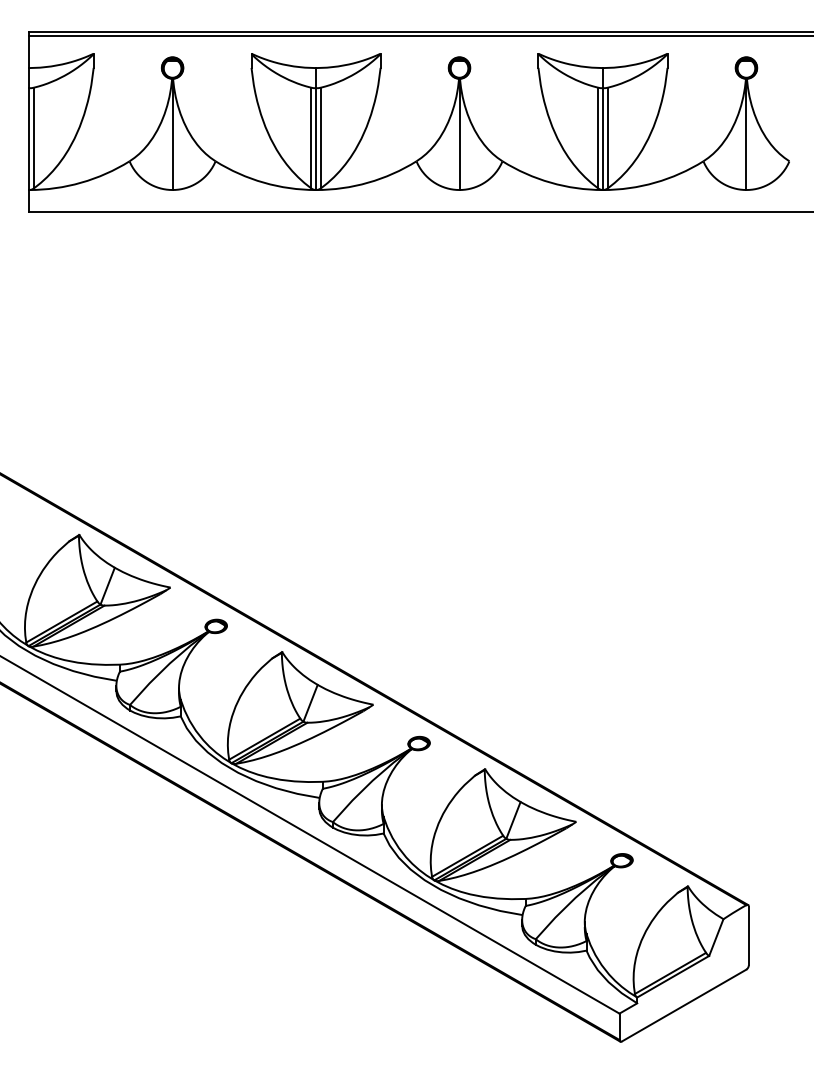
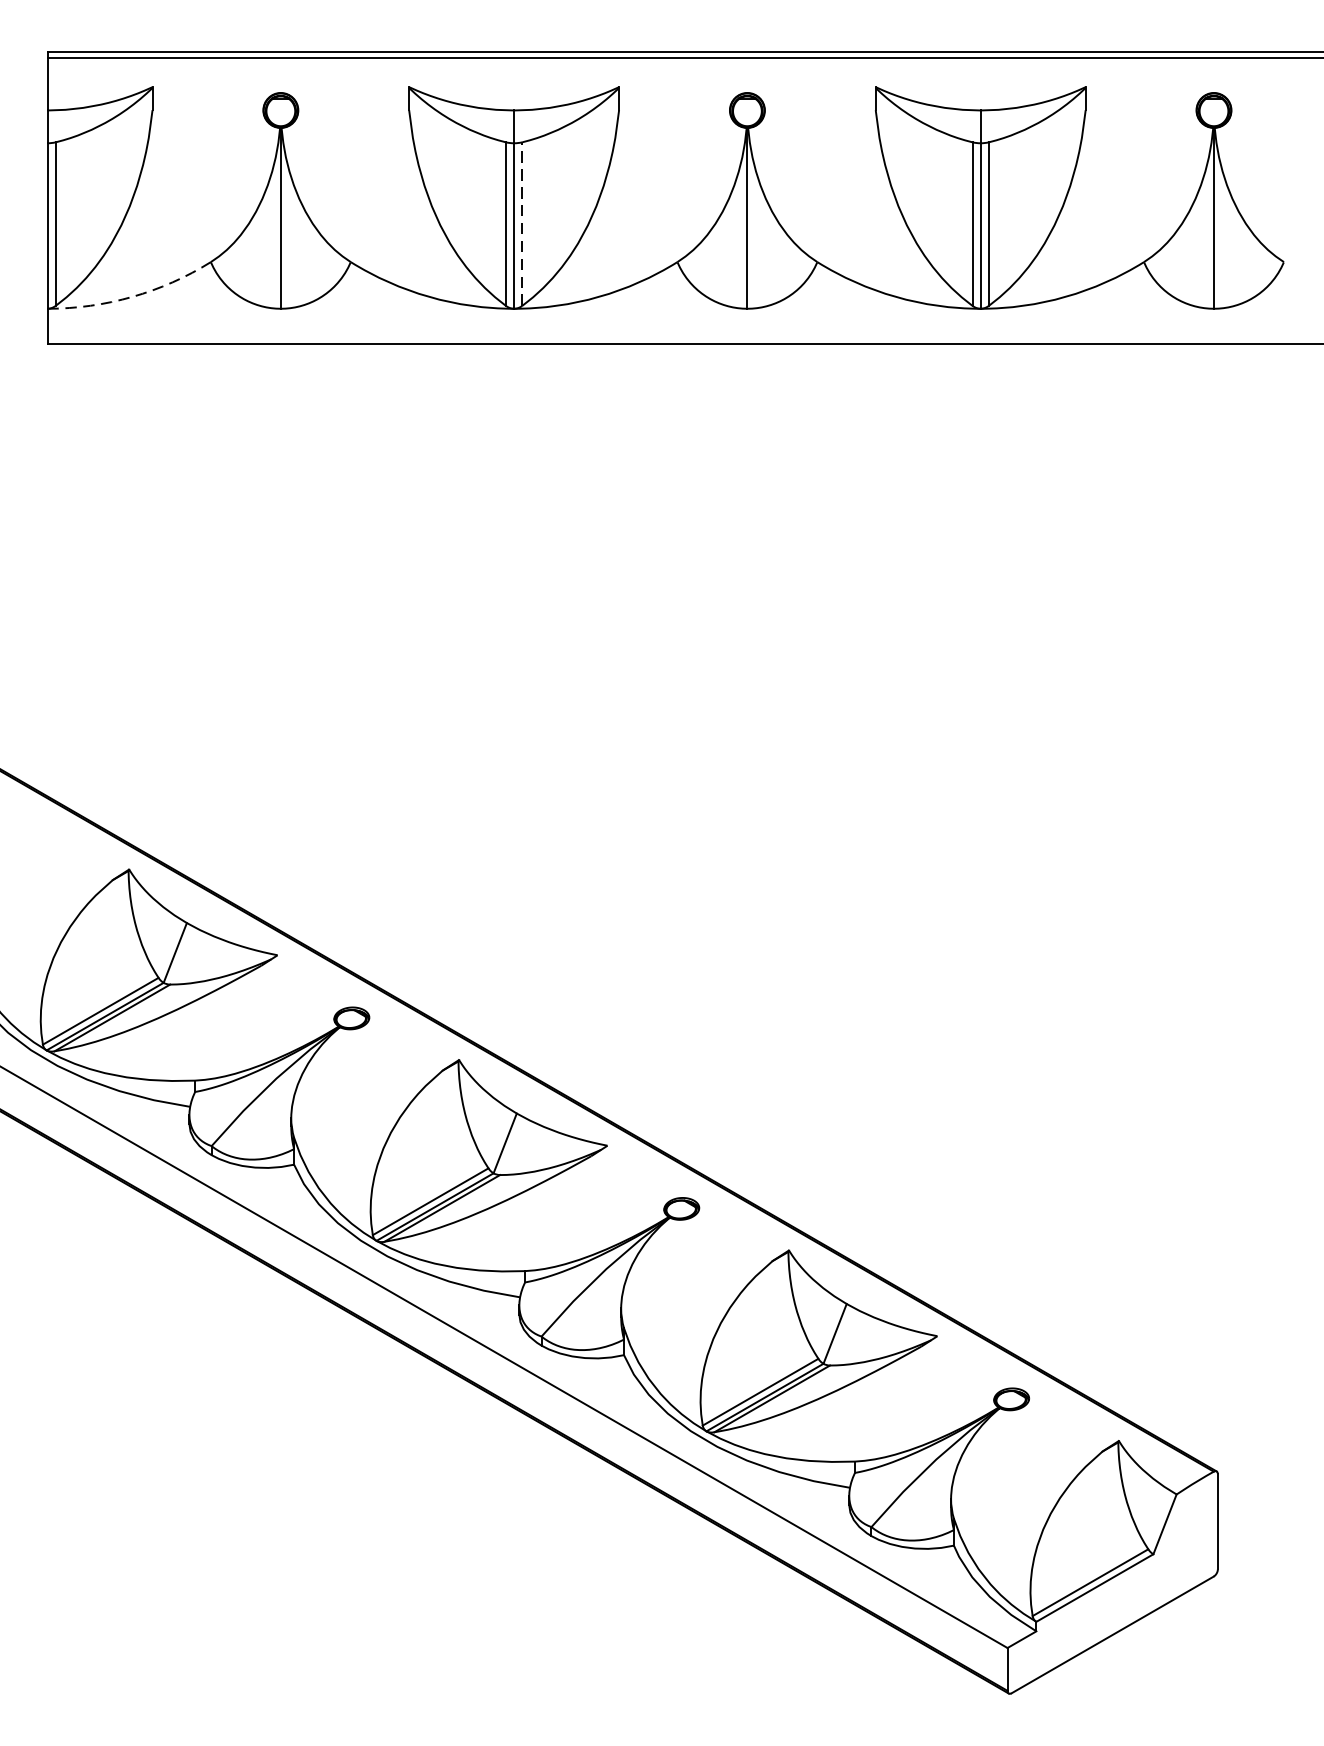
line: (321, 137) -> (522, 223), solid -> dashed
arc: (81, 182) -> (132, 296), solid -> dashed

